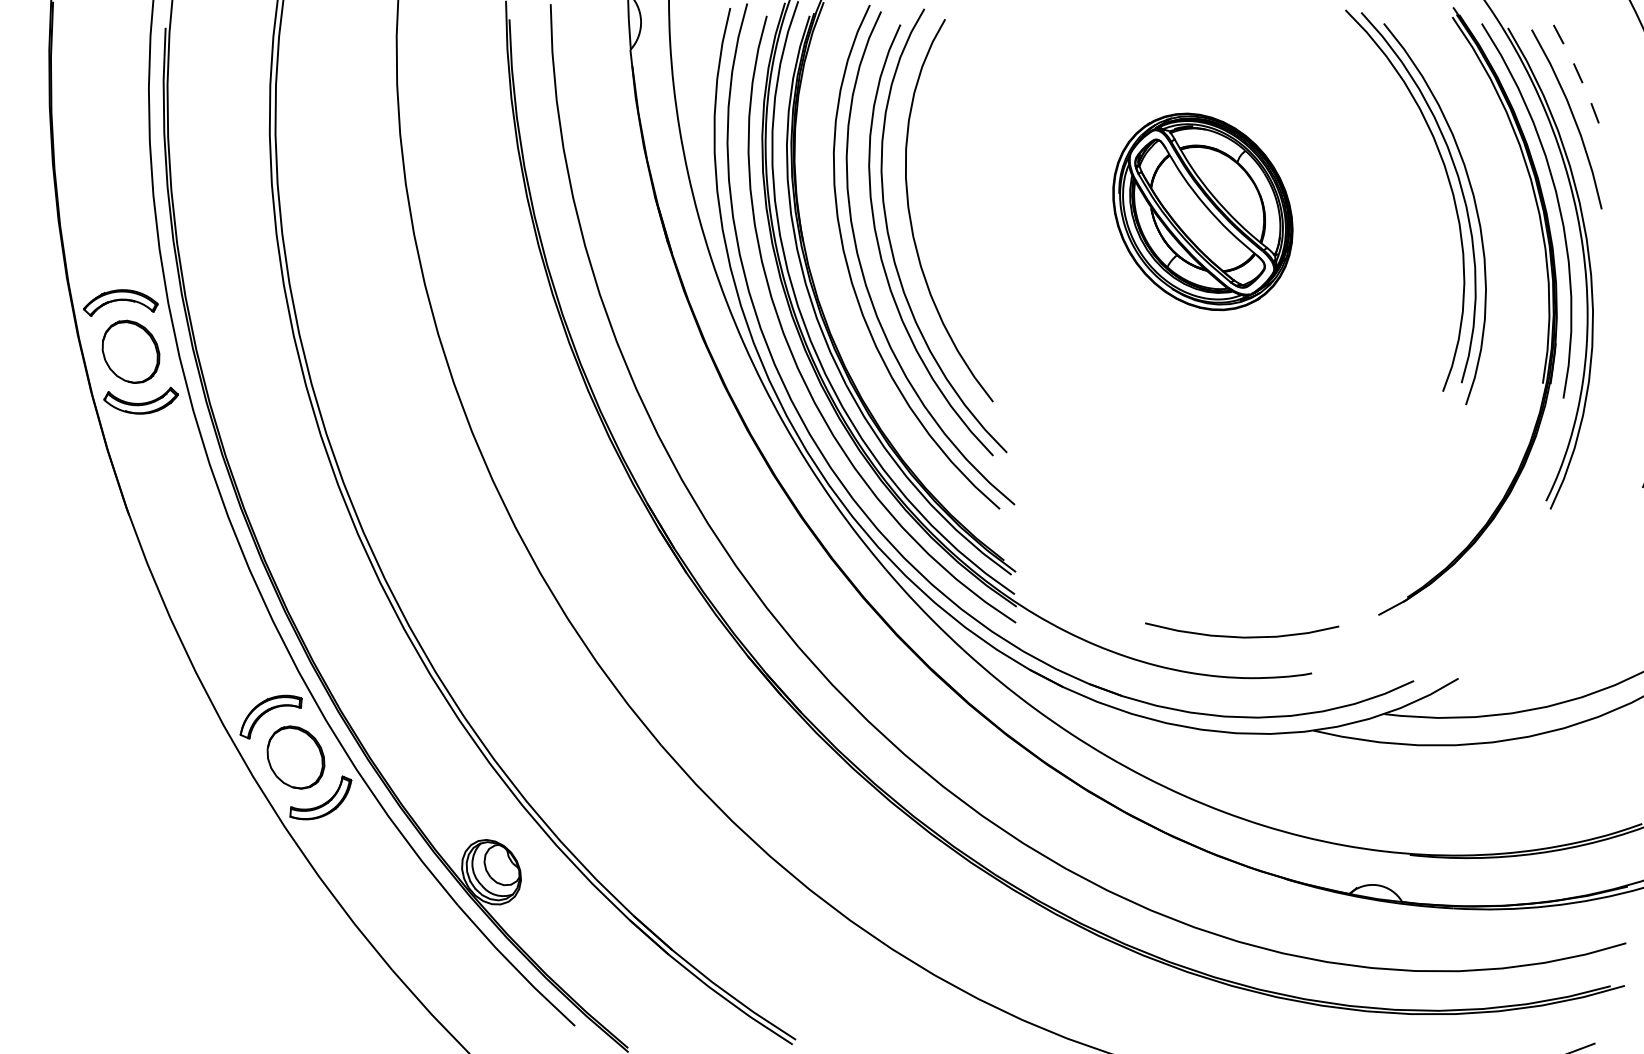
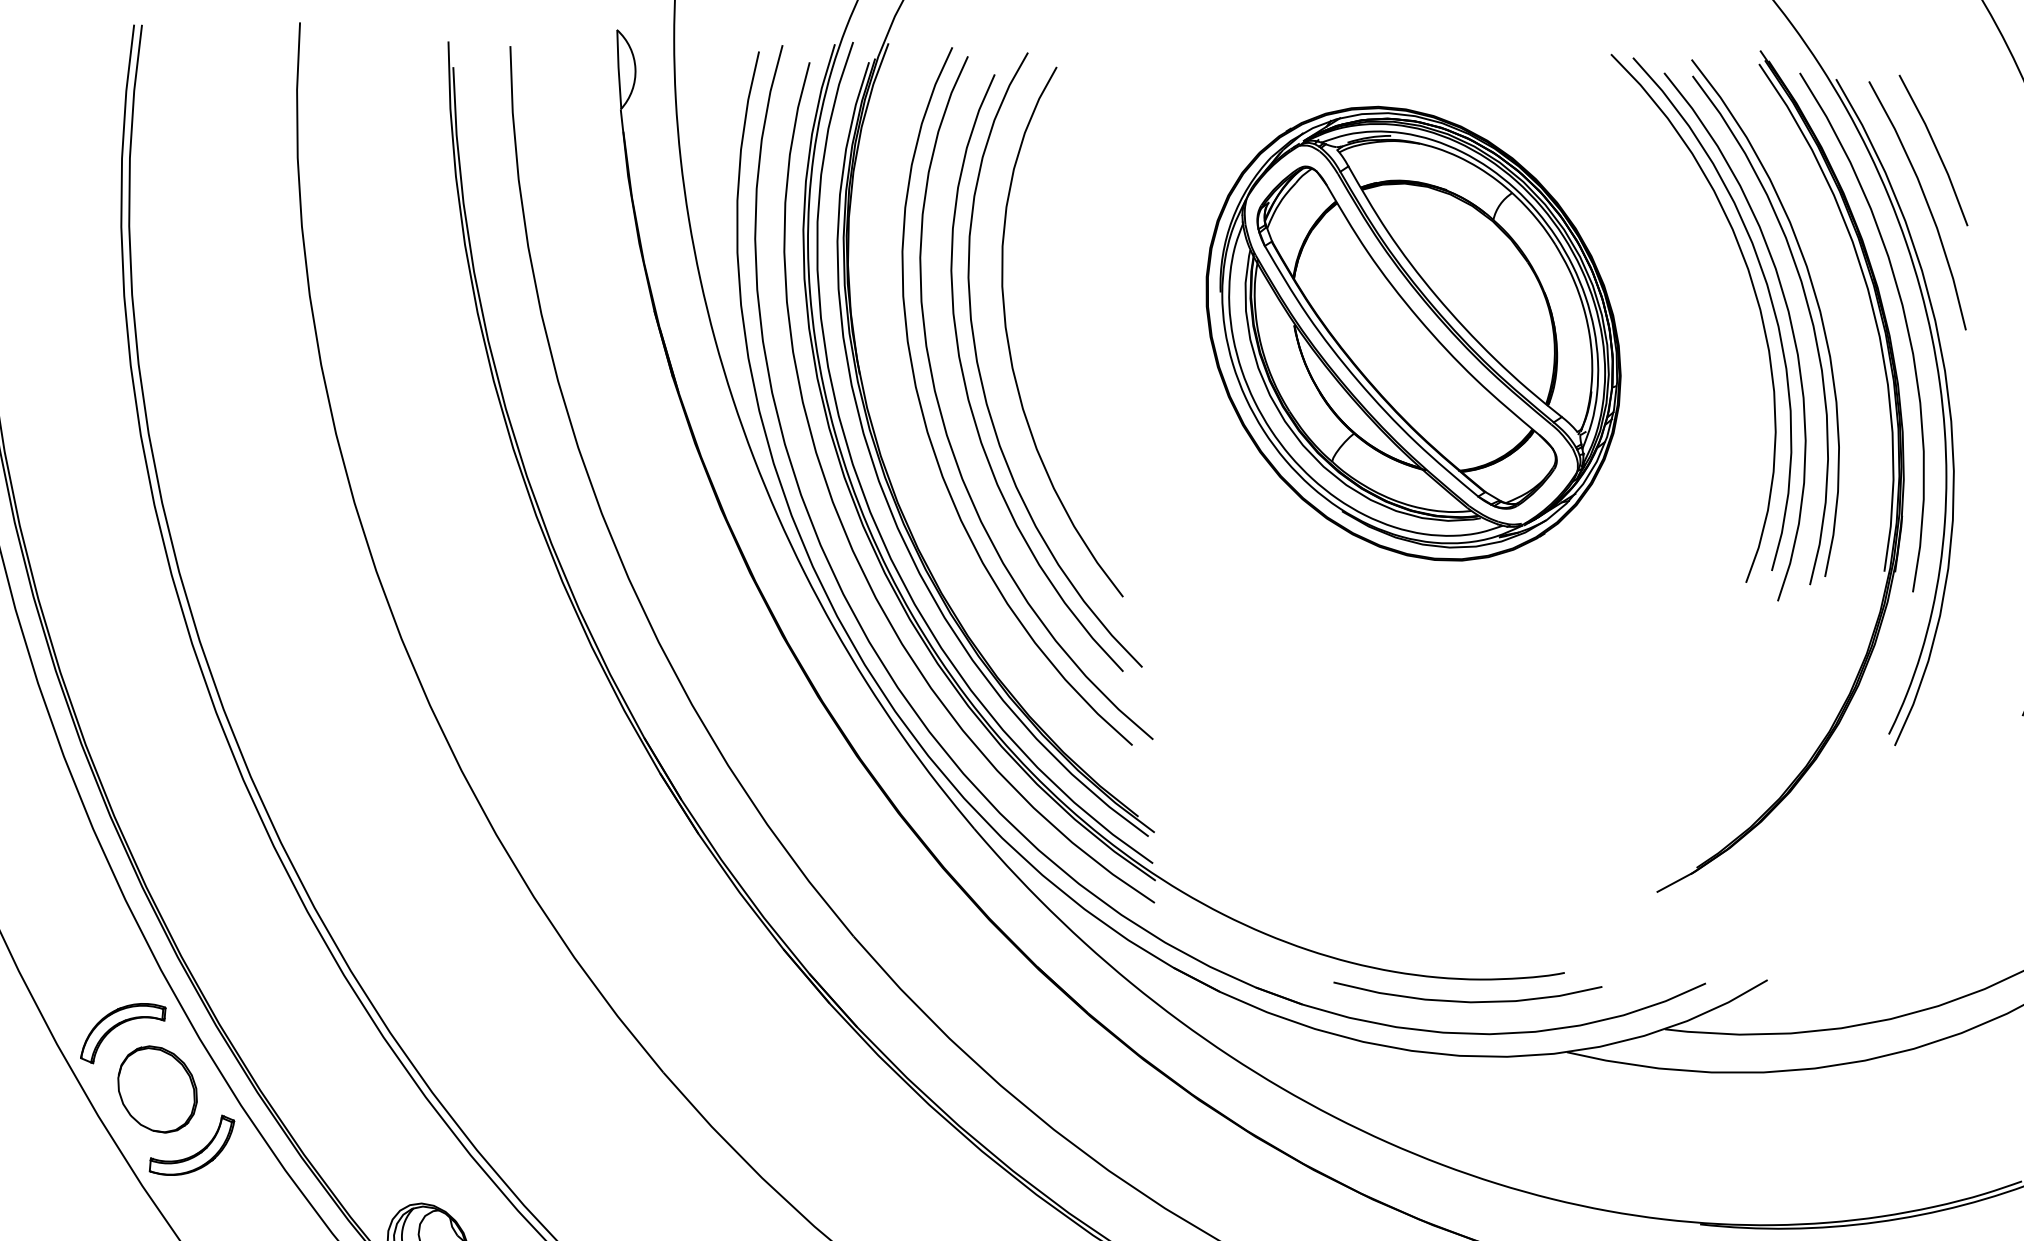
line: (1580, 78) -> (1936, 149), dashed -> solid
part: (1487, 195) -> (1807, 311), added
part: (1202, 211) -> (1413, 333), size x1.67
curve: (1242, 636) -> (1468, 1000), moved

